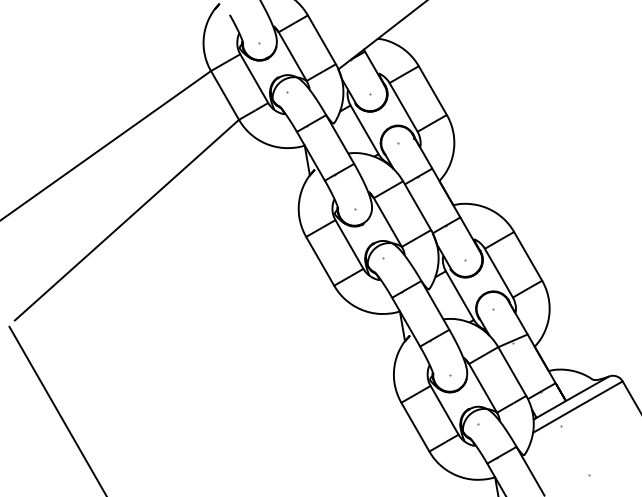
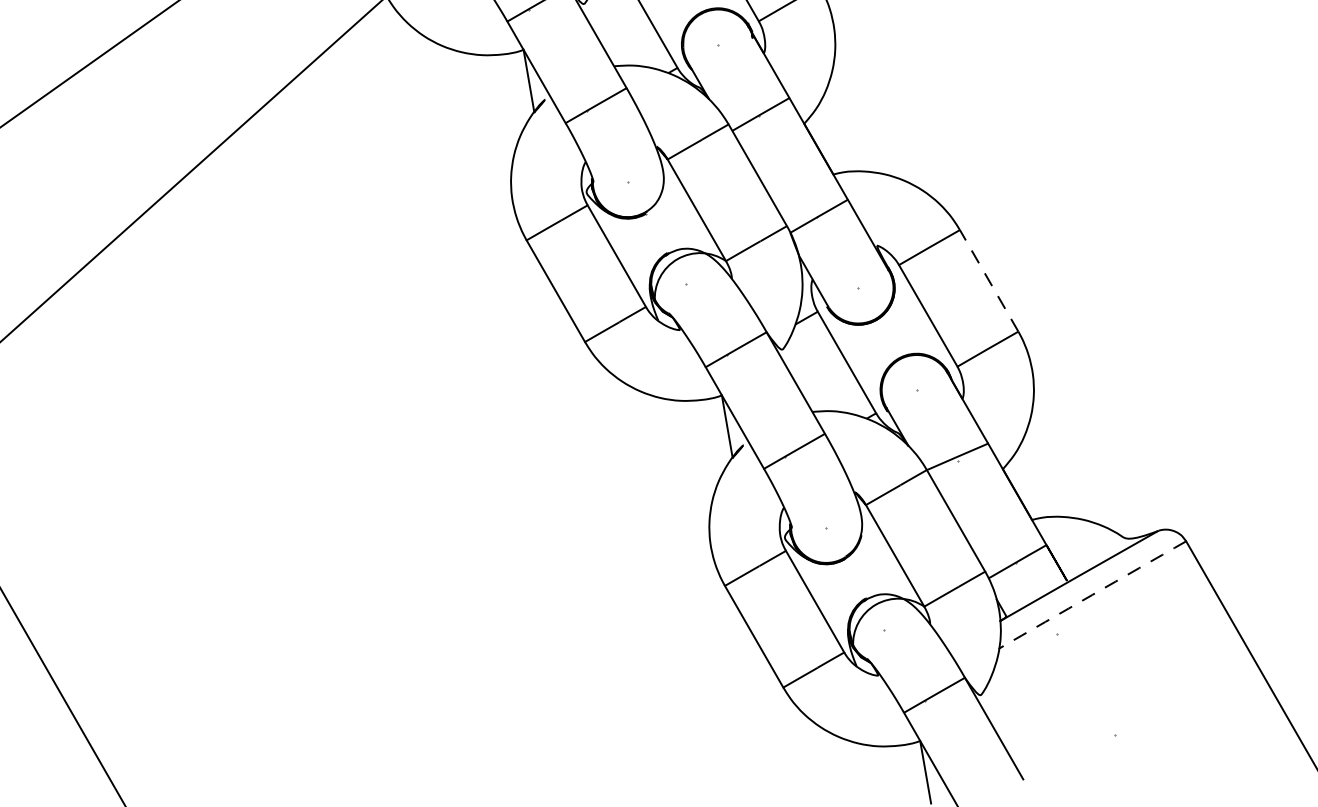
line: (527, 255) -> (987, 279), solid -> dashed
arc: (577, 407) -> (1091, 595), solid -> dashed

